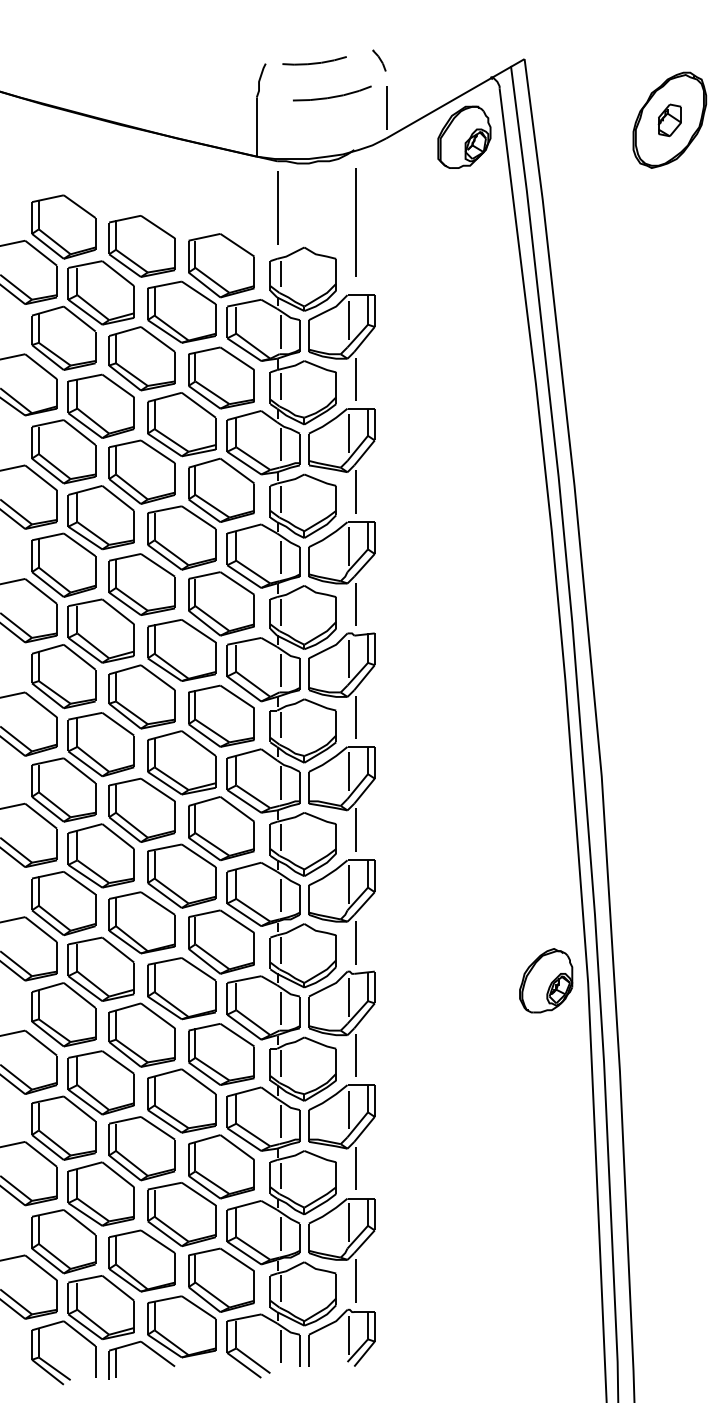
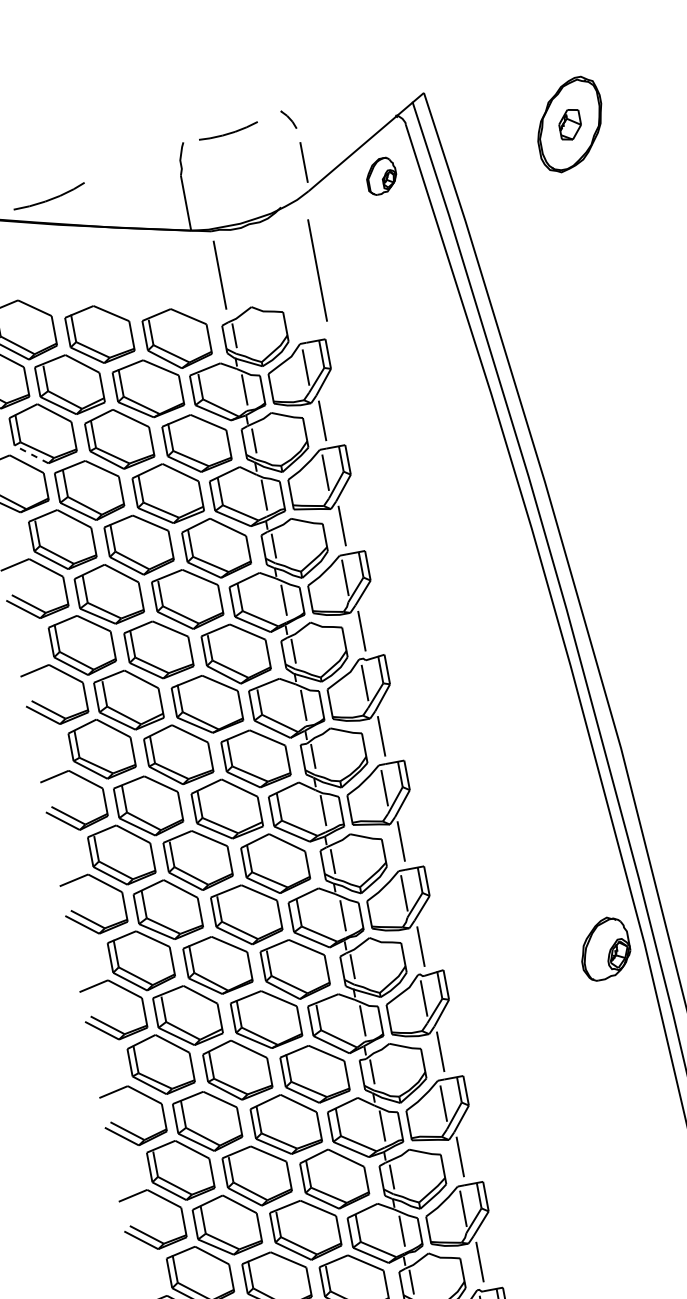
curve: (332, 96) -> (49, 199), moved
part: (464, 136) -> (381, 175), size x0.6
line: (355, 222) -> (317, 270), moved
line: (47, 357) -> (31, 454), solid -> dashed

